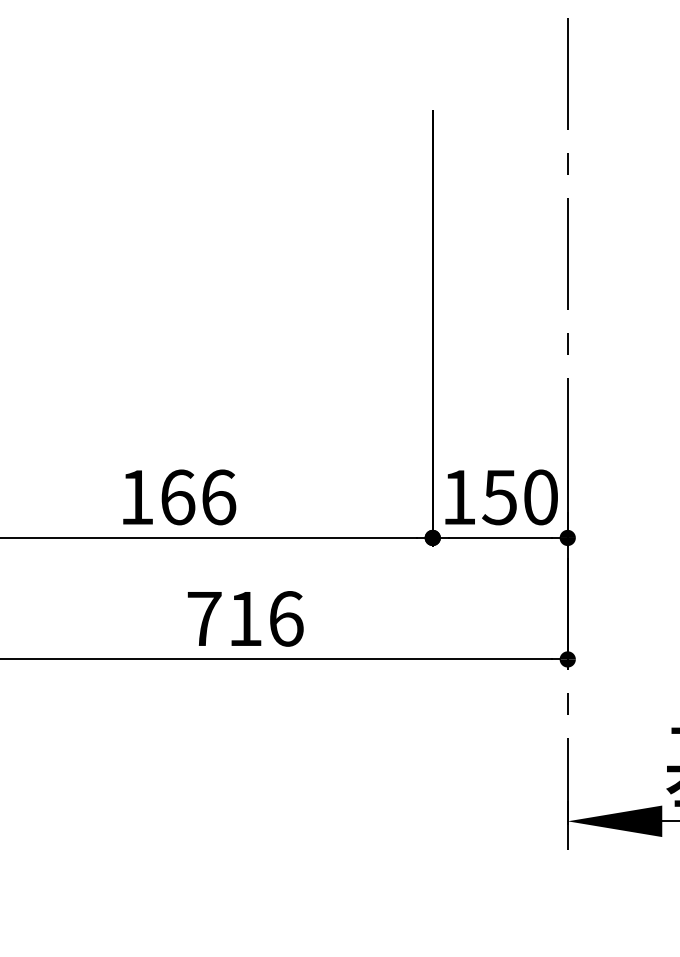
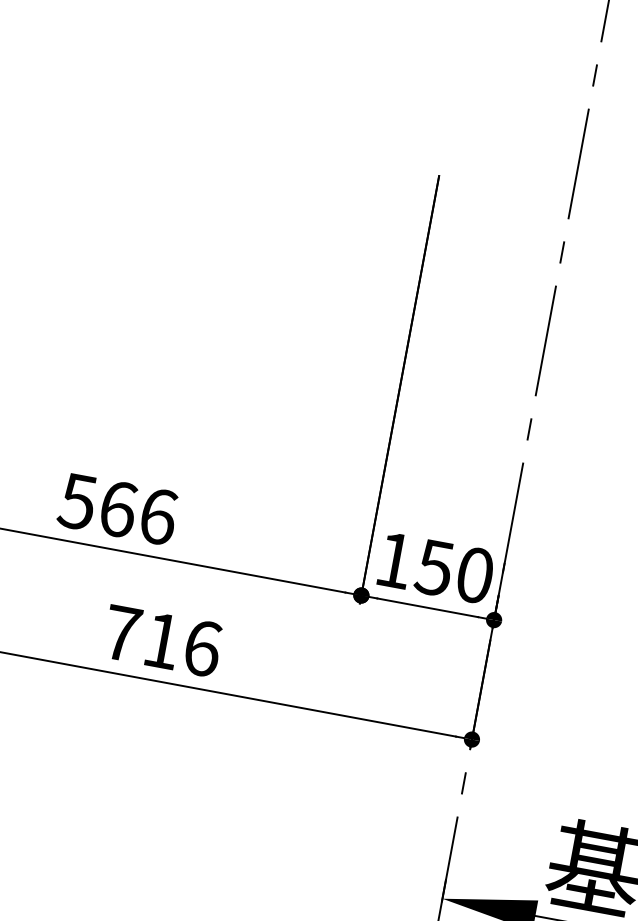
text: (136, 497) -> (77, 501), 166 -> 566

